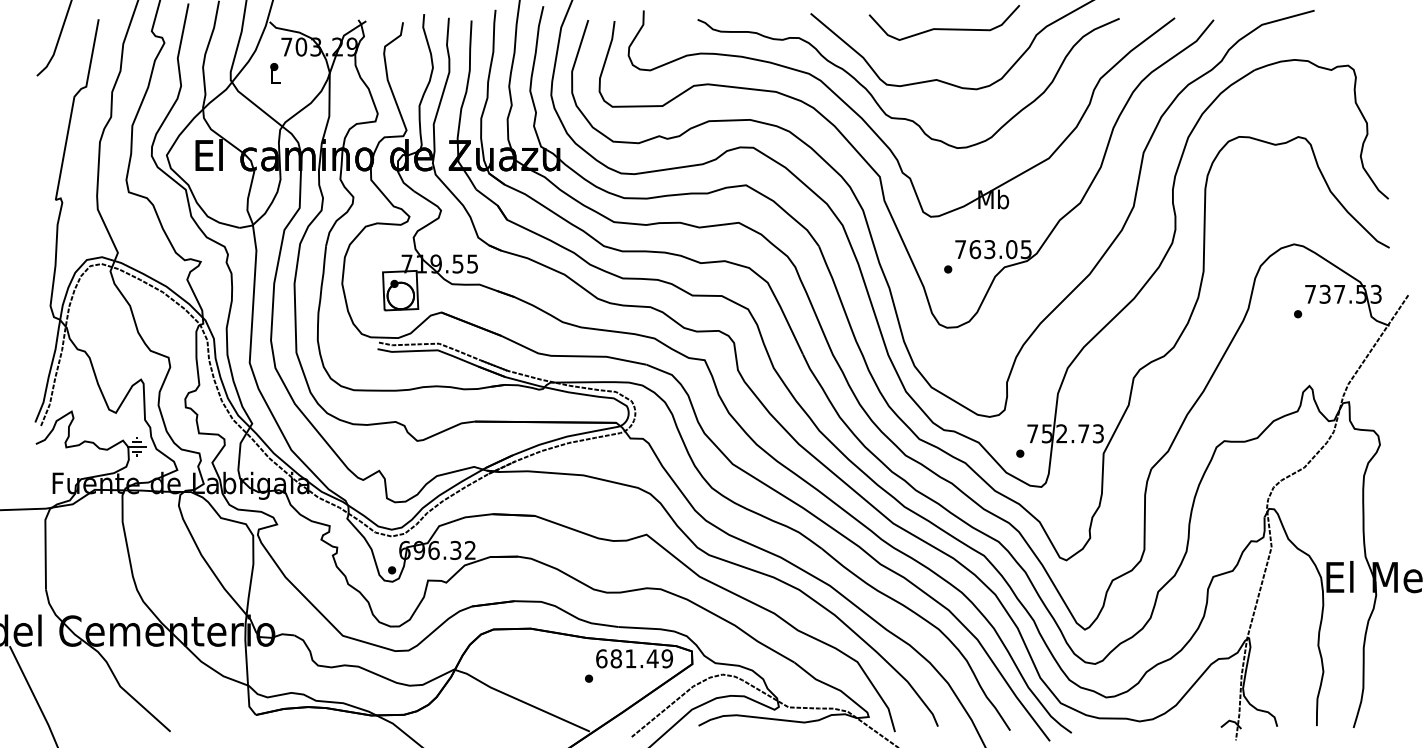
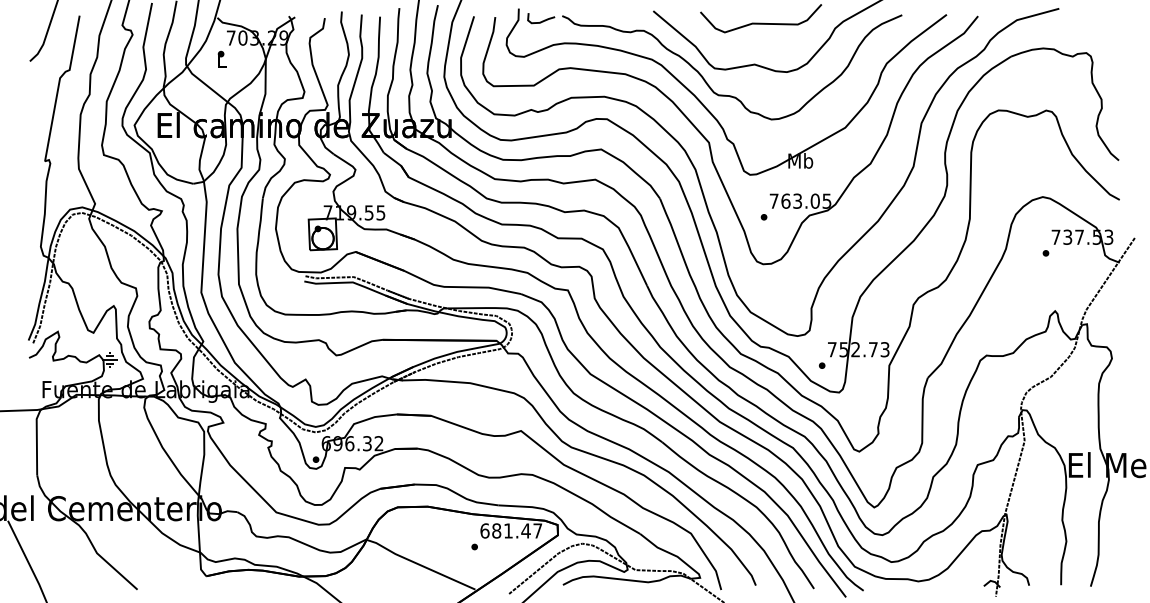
curve: (673, 25) -> (542, 20), added
text: (667, 658) -> (537, 530), 681.49 -> 681.47

